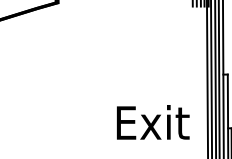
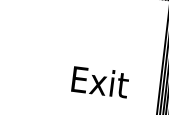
text: (153, 122) -> (100, 82), moved

